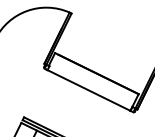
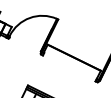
line: (87, 90) -> (68, 68), removed

